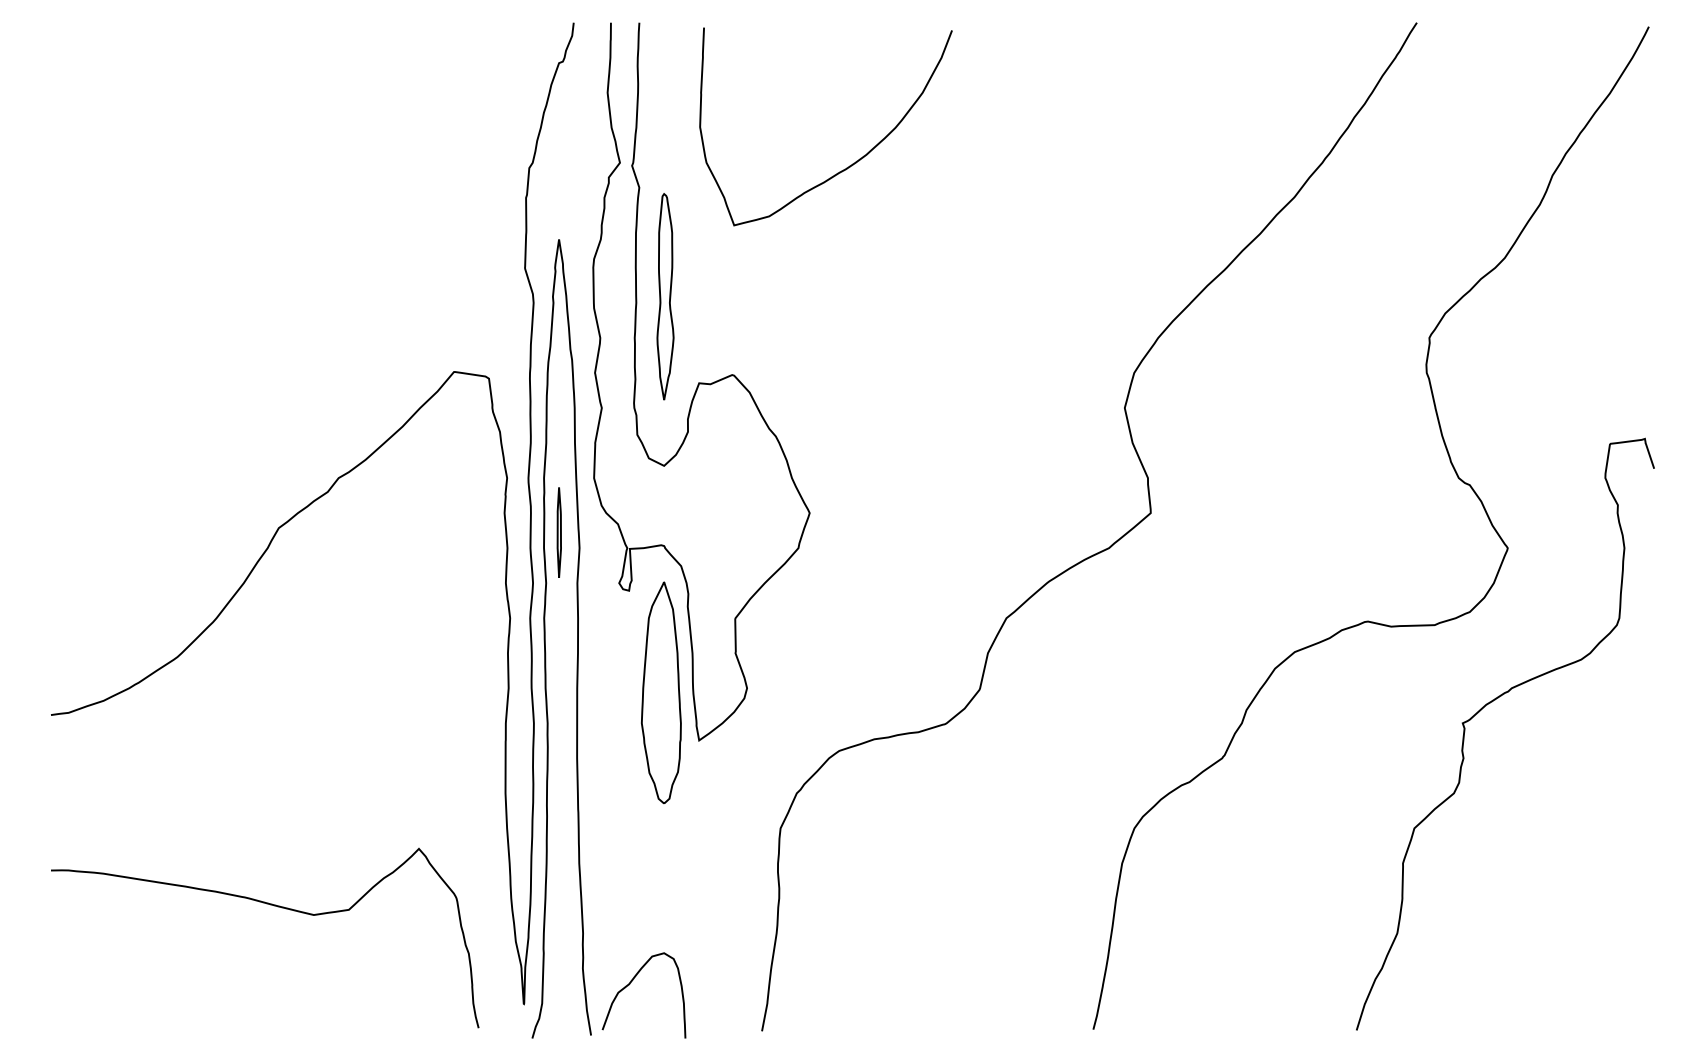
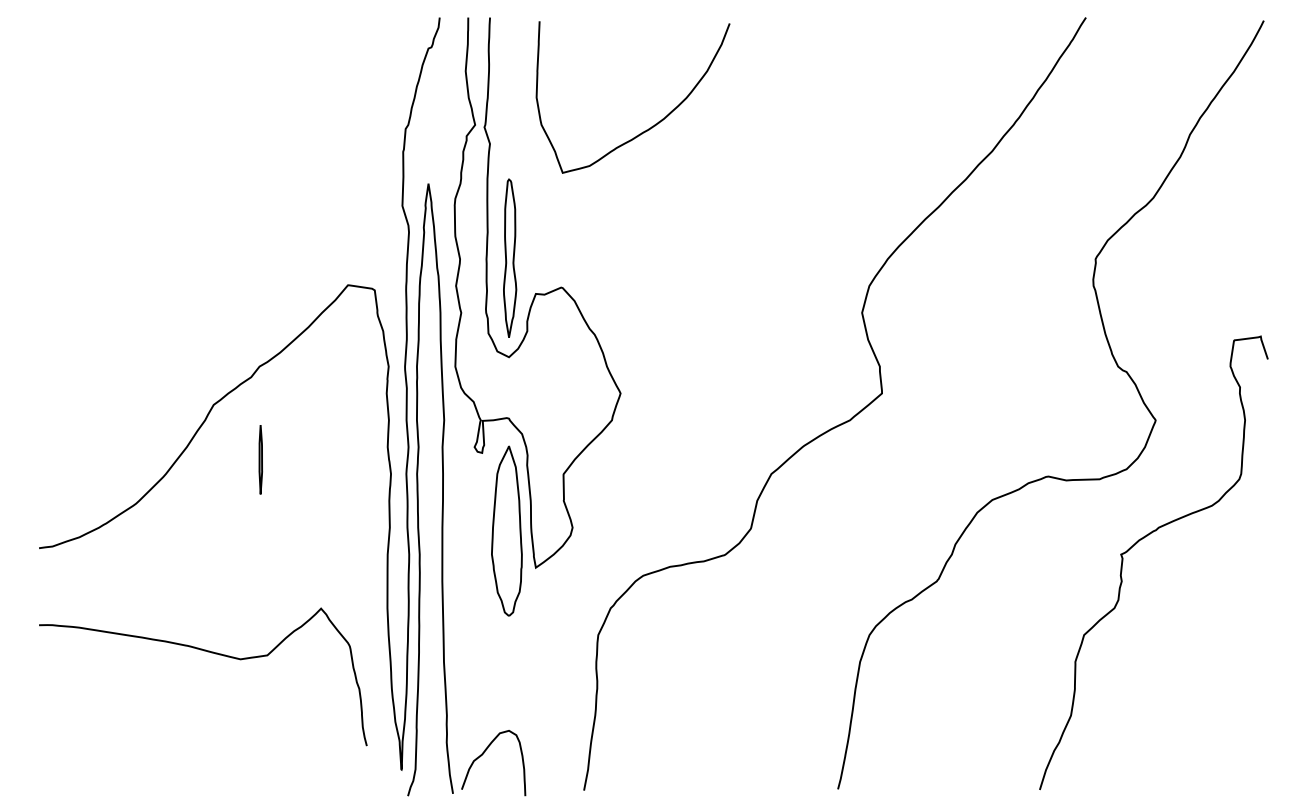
part: (665, 296) -> (510, 258), moved
part: (558, 532) -> (260, 459), moved
curve: (274, 906) -> (210, 652), moved

